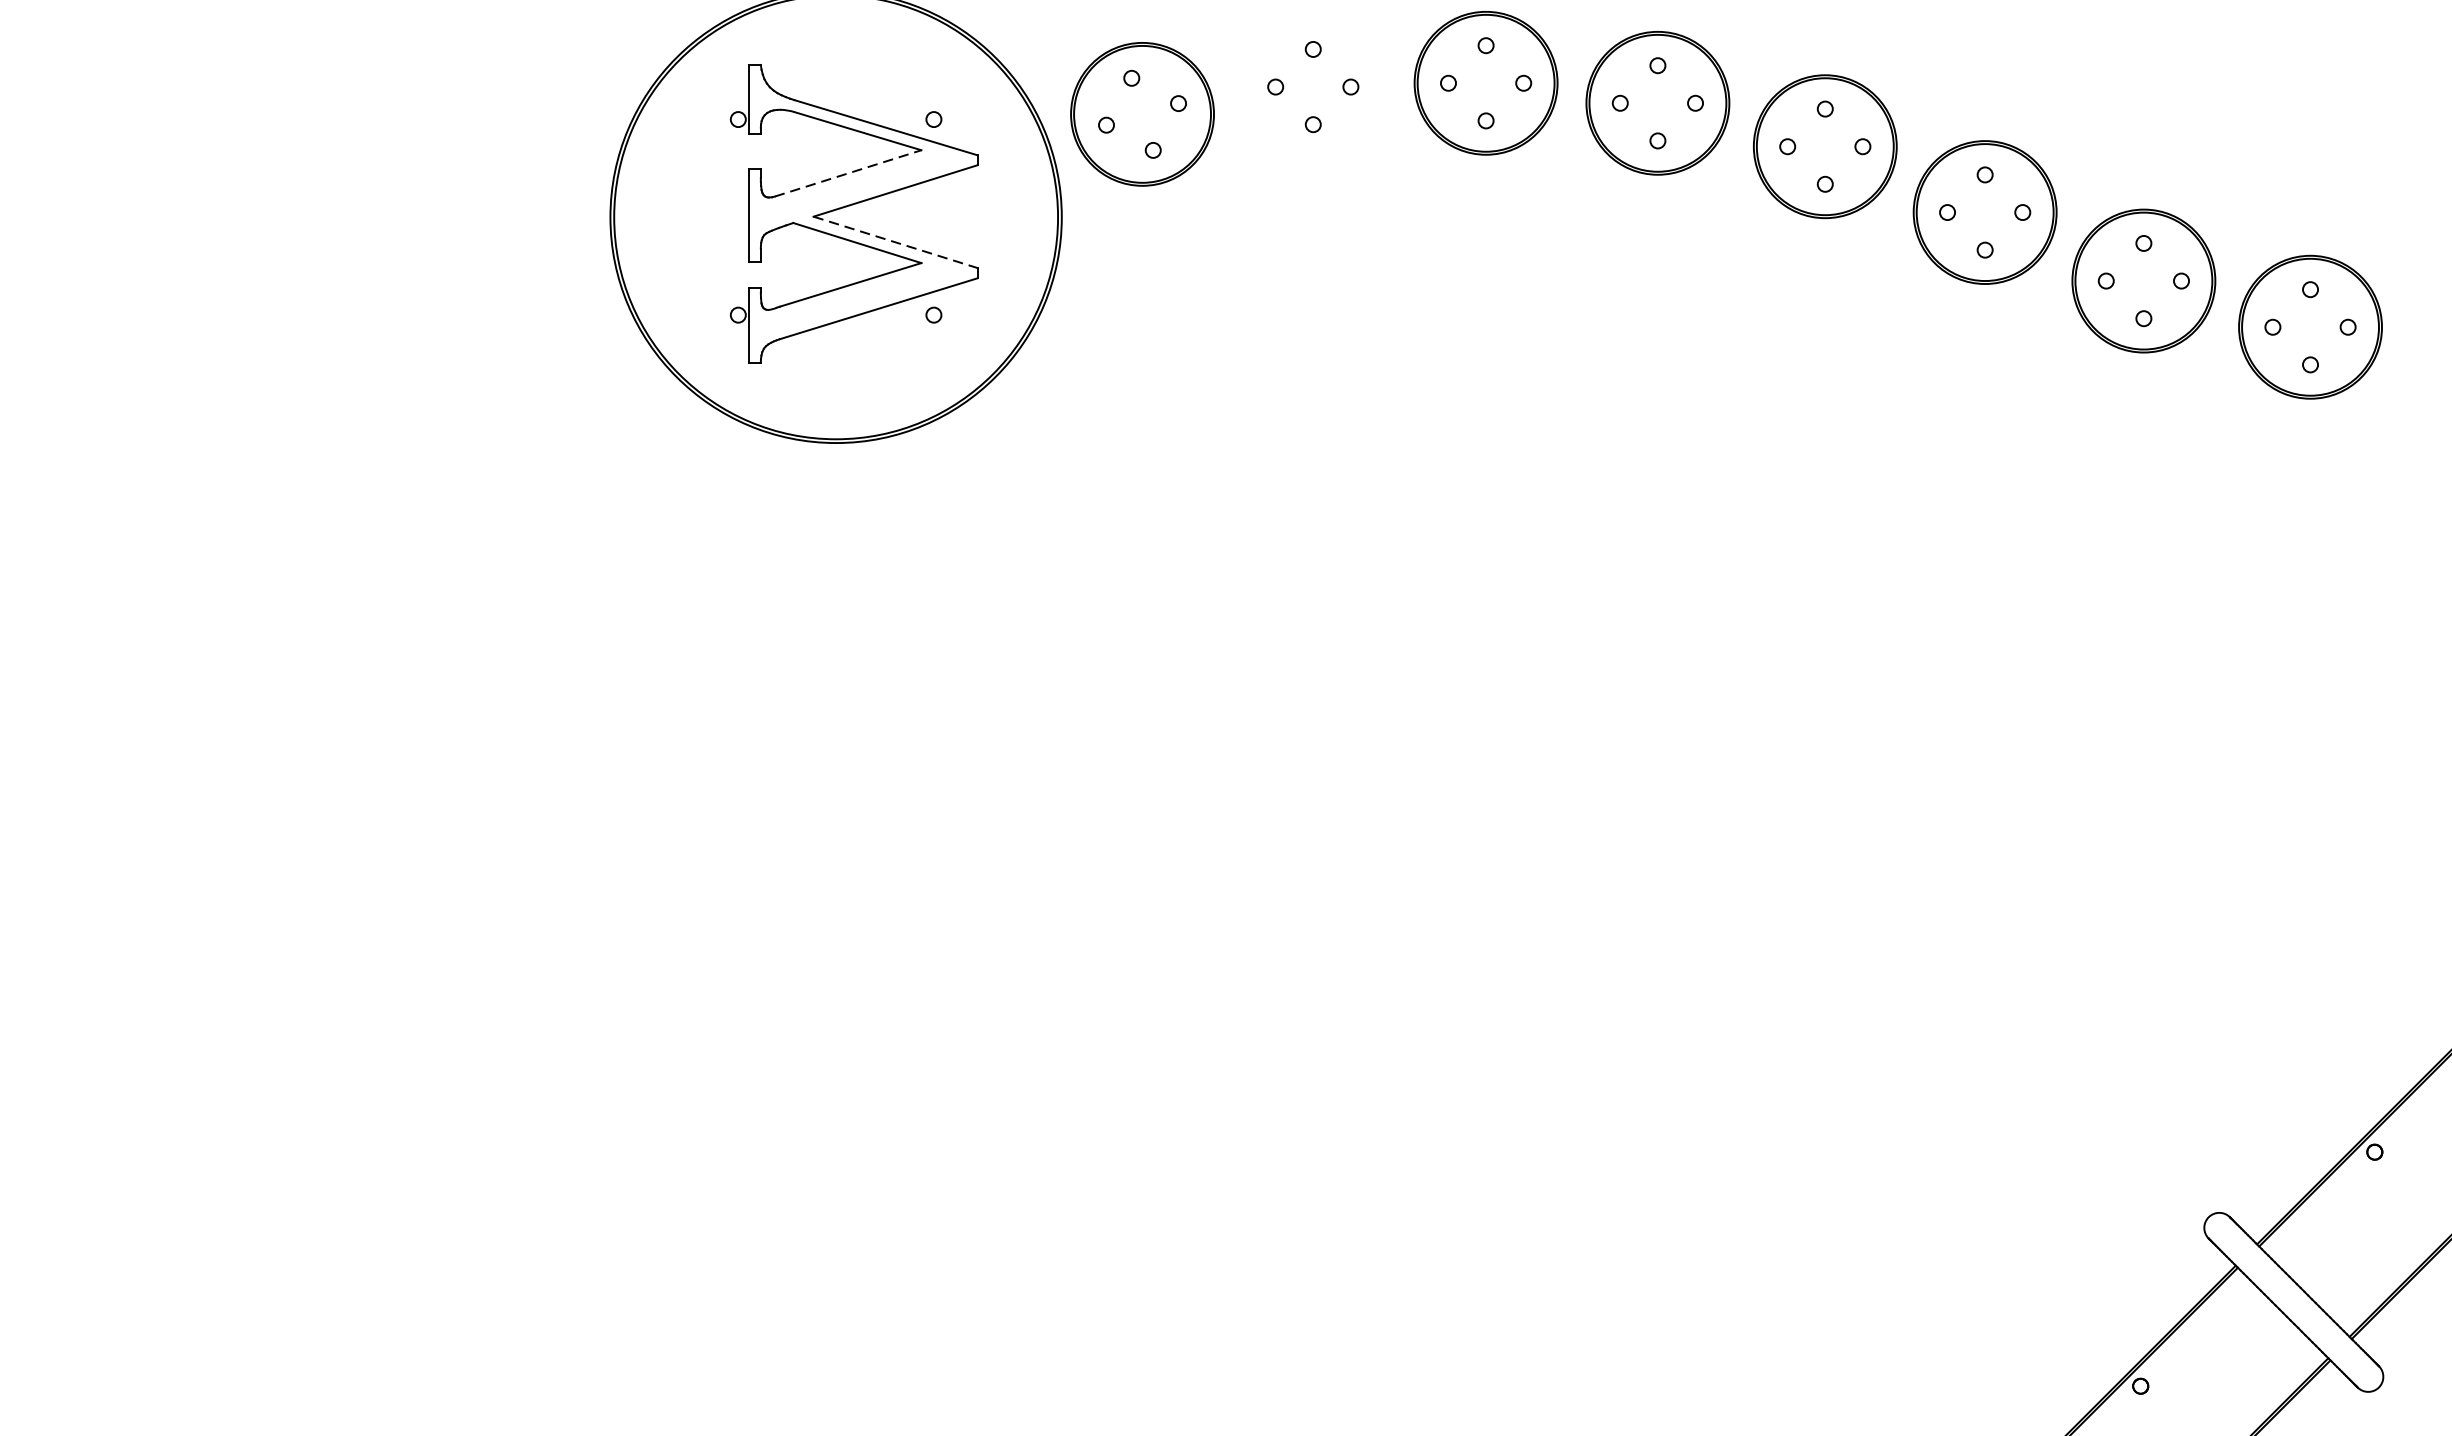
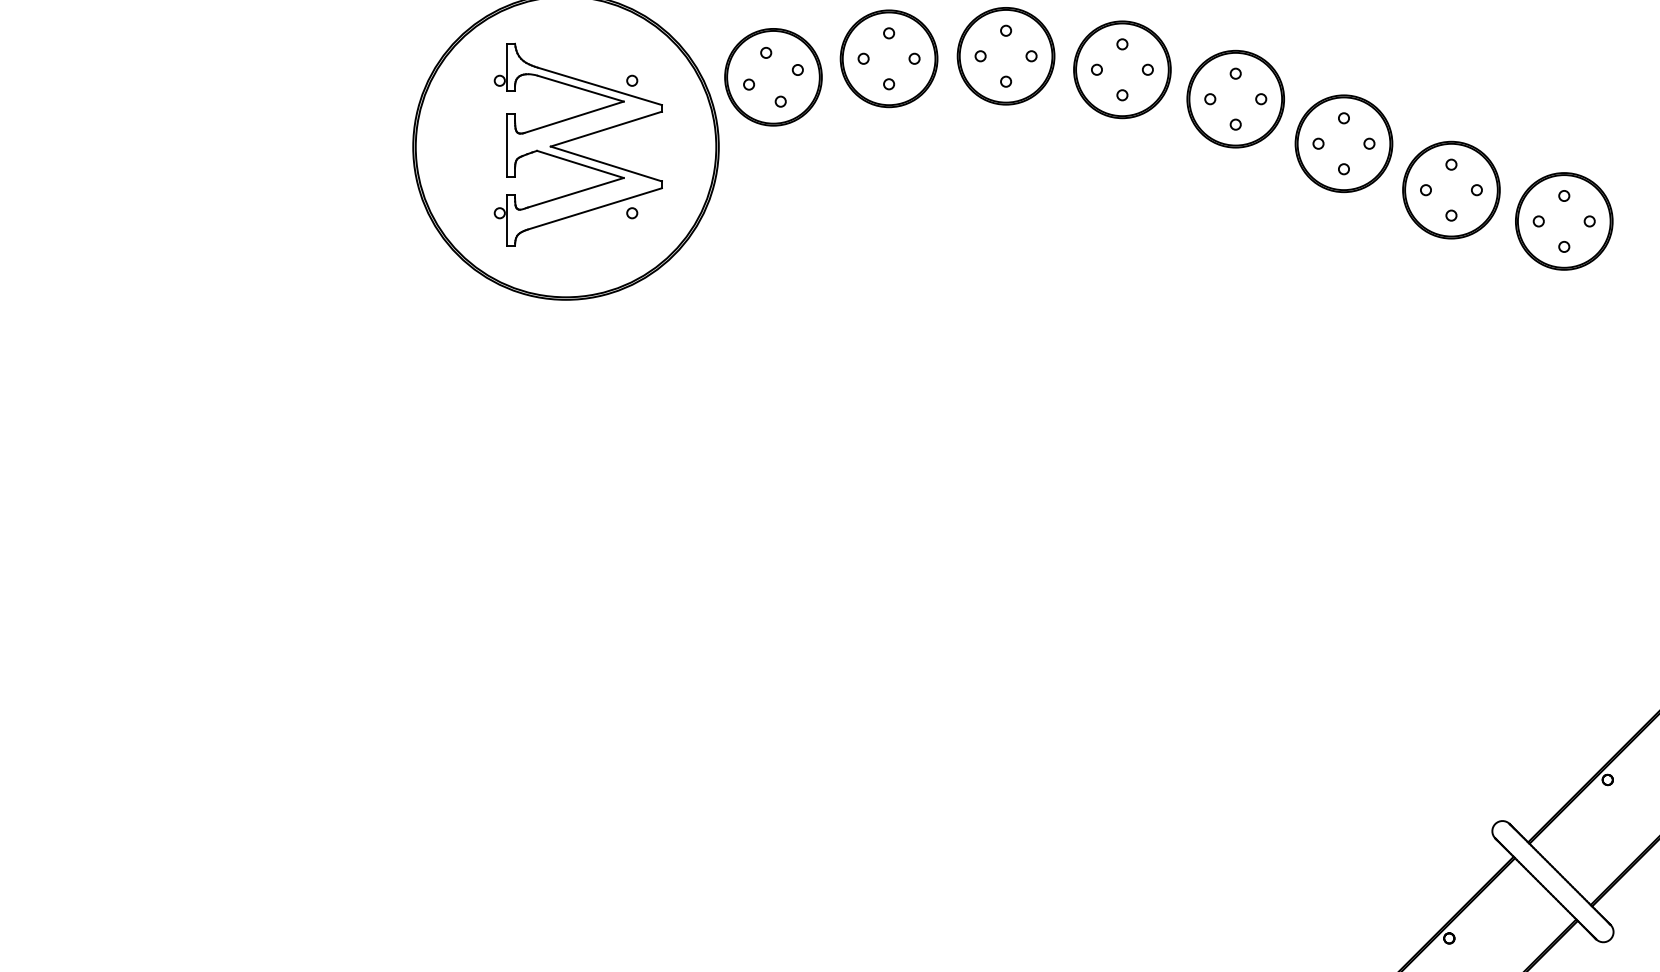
part: (1312, 86) -> (888, 58), added
line: (848, 173) -> (574, 117), dashed -> solid
line: (895, 243) -> (606, 164), dashed -> solid

